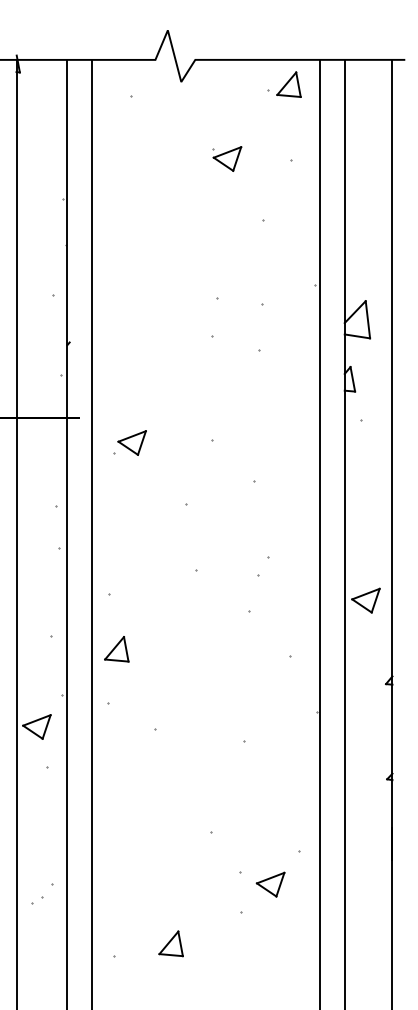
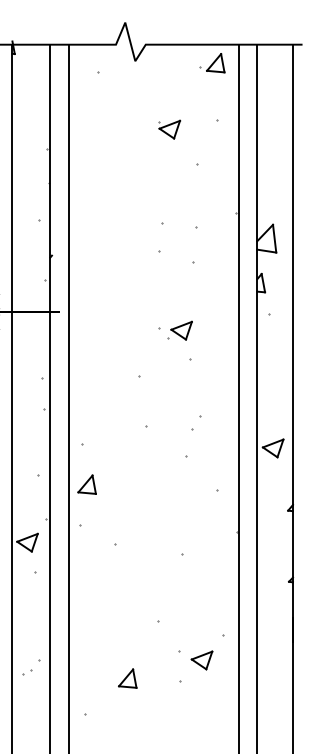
part: (227, 158) -> (169, 129), moved
part: (129, 442) -> (179, 330), moved
part: (170, 943) -> (127, 678), moved

